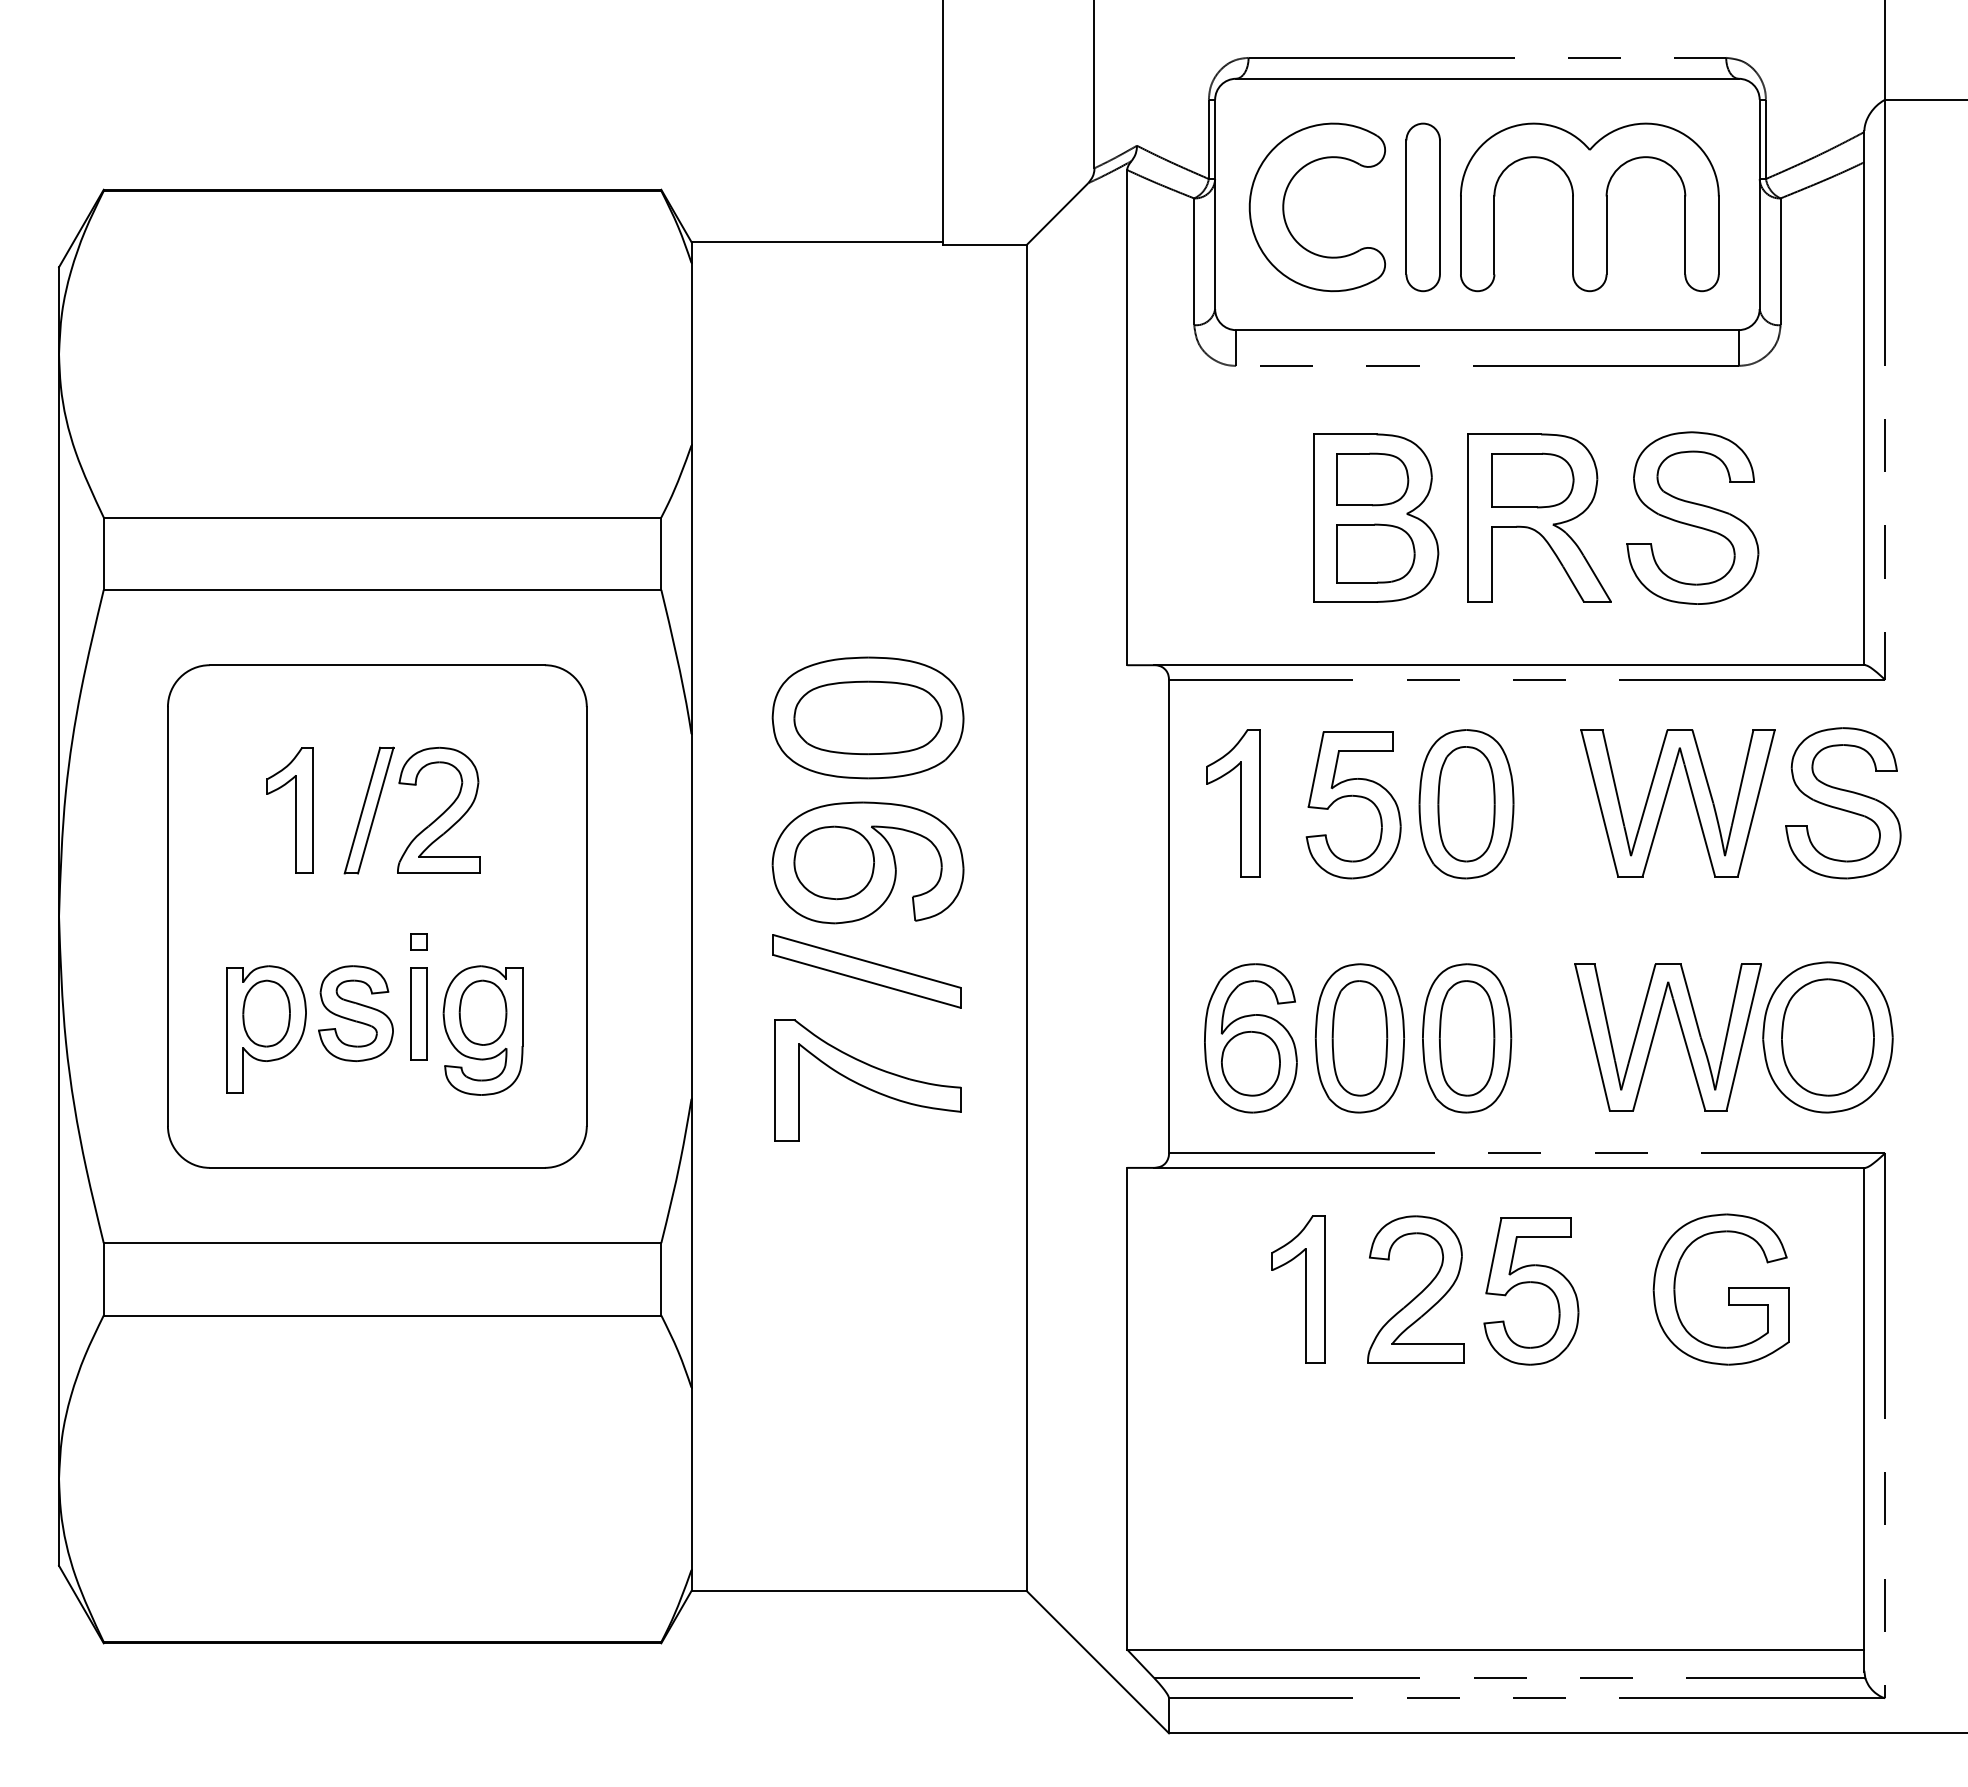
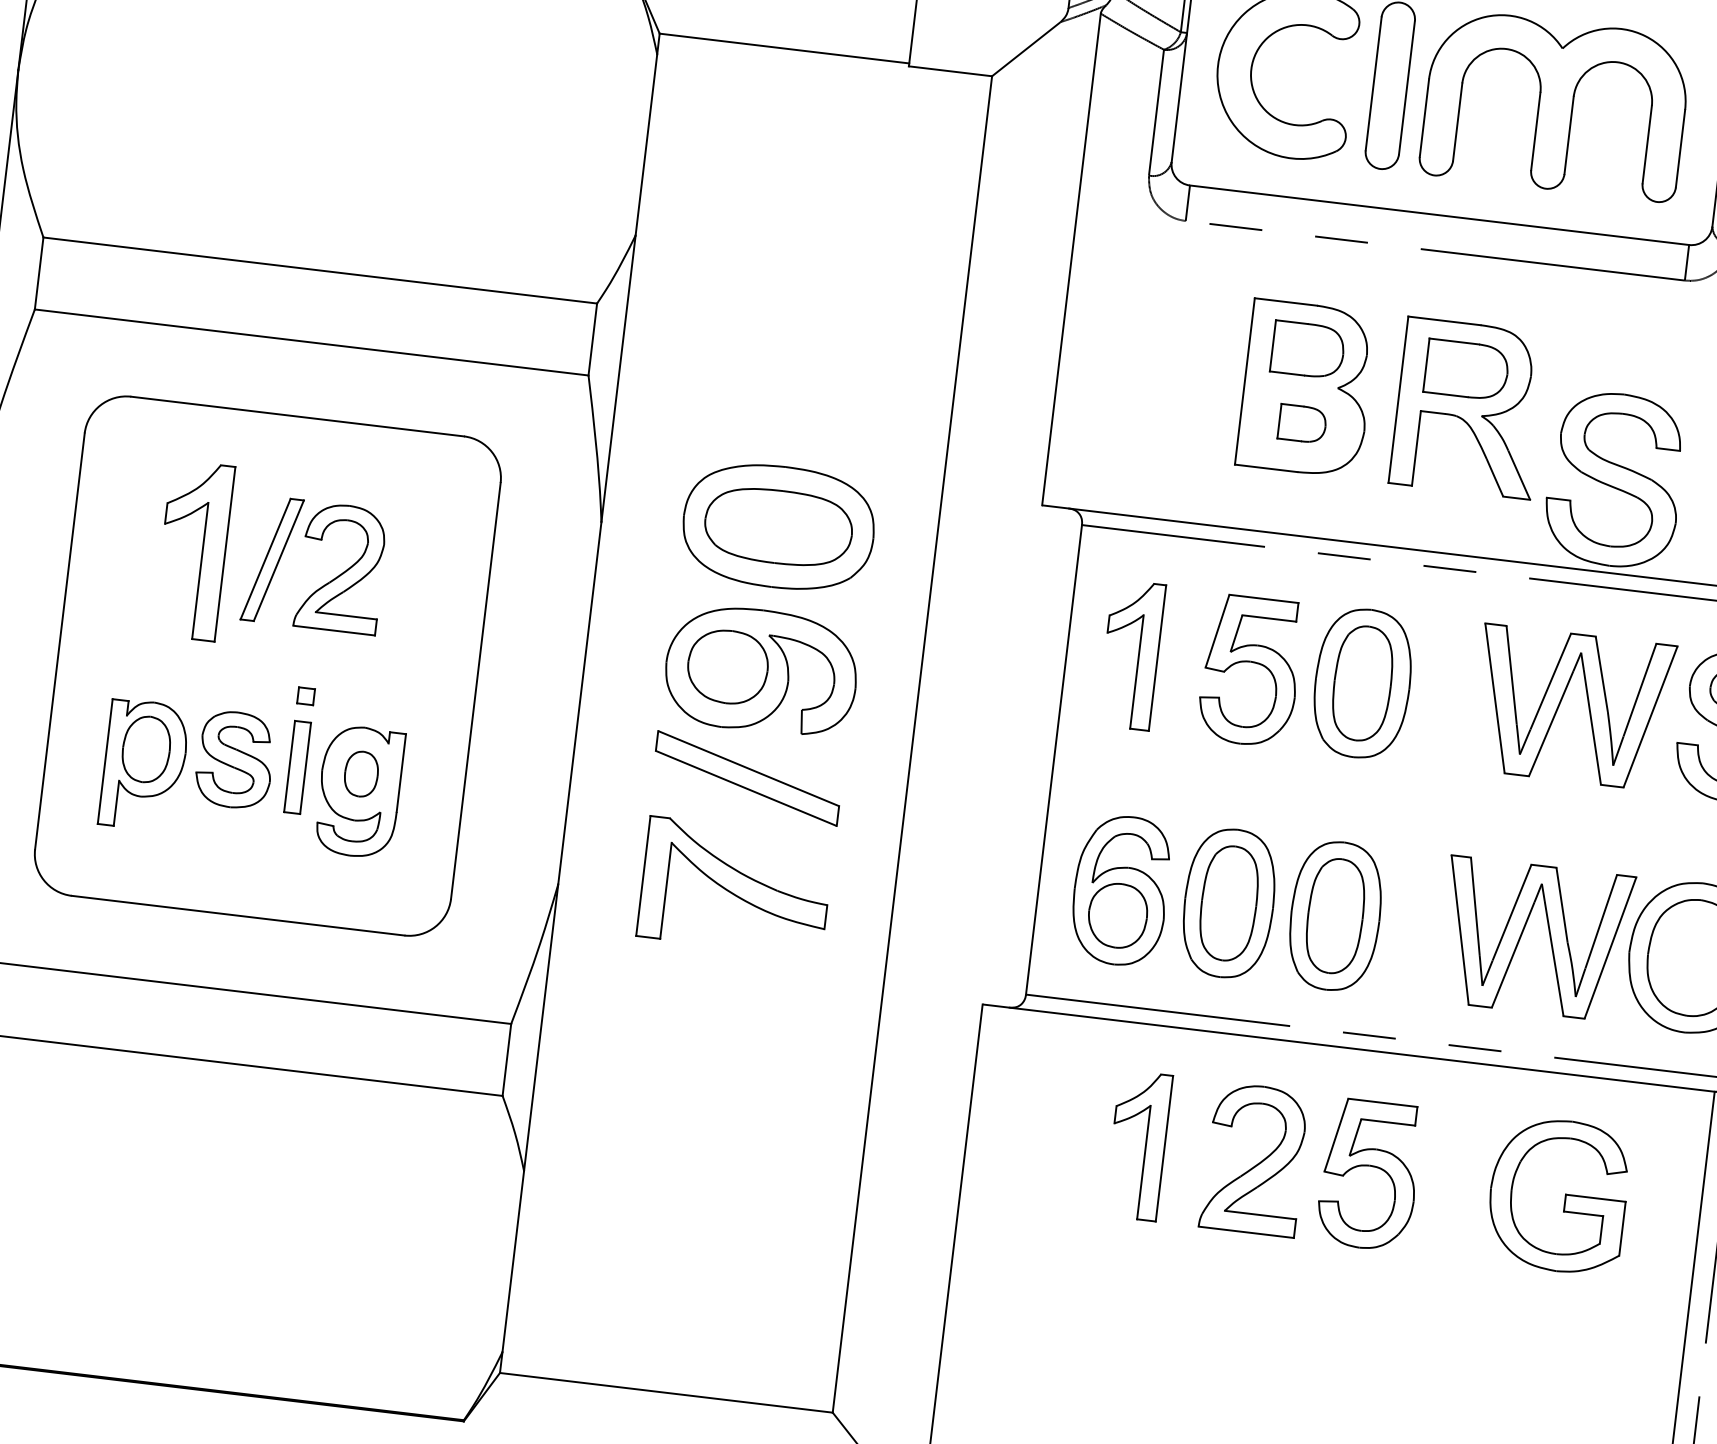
part: (1692, 517) -> (1614, 479), moved
part: (1375, 553) -> (1301, 423), size x0.6
part: (289, 810) -> (193, 550), size x1.4
part: (482, 1012) -> (360, 773), size x0.7

